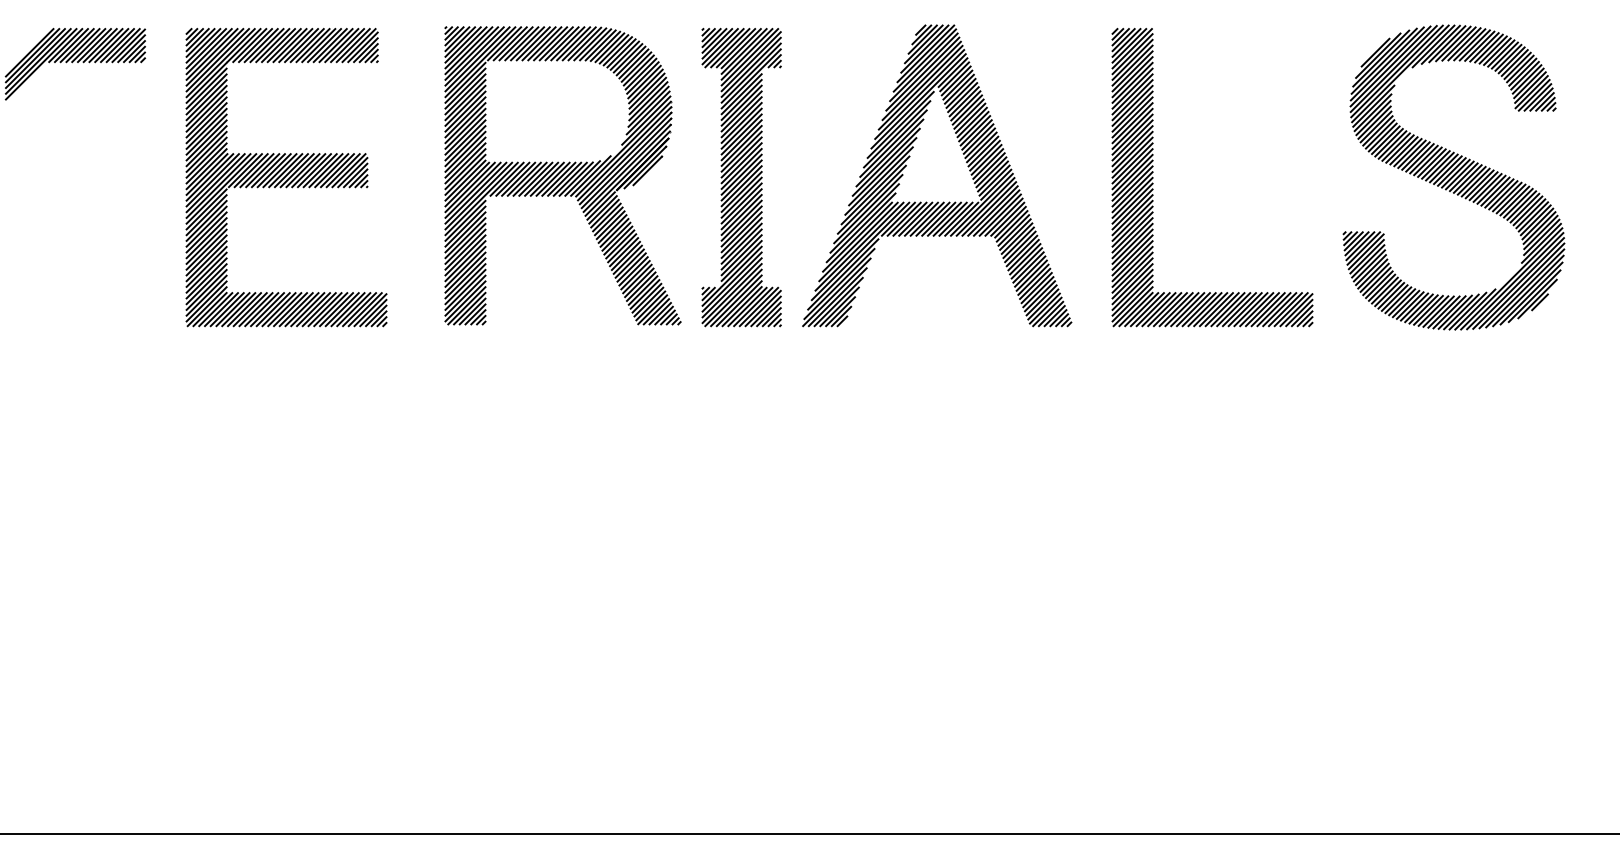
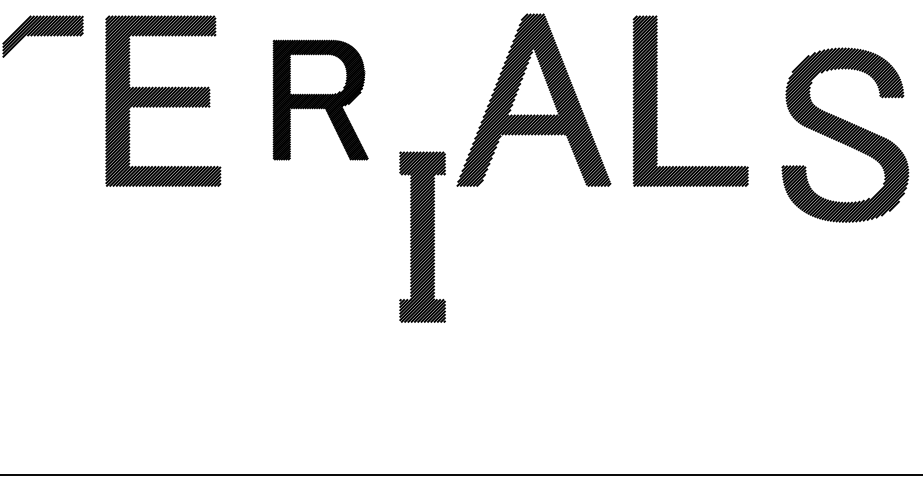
part: (562, 174) -> (320, 99), size x0.7
part: (741, 176) -> (422, 236), moved
part: (1454, 176) -> (845, 134), moved

